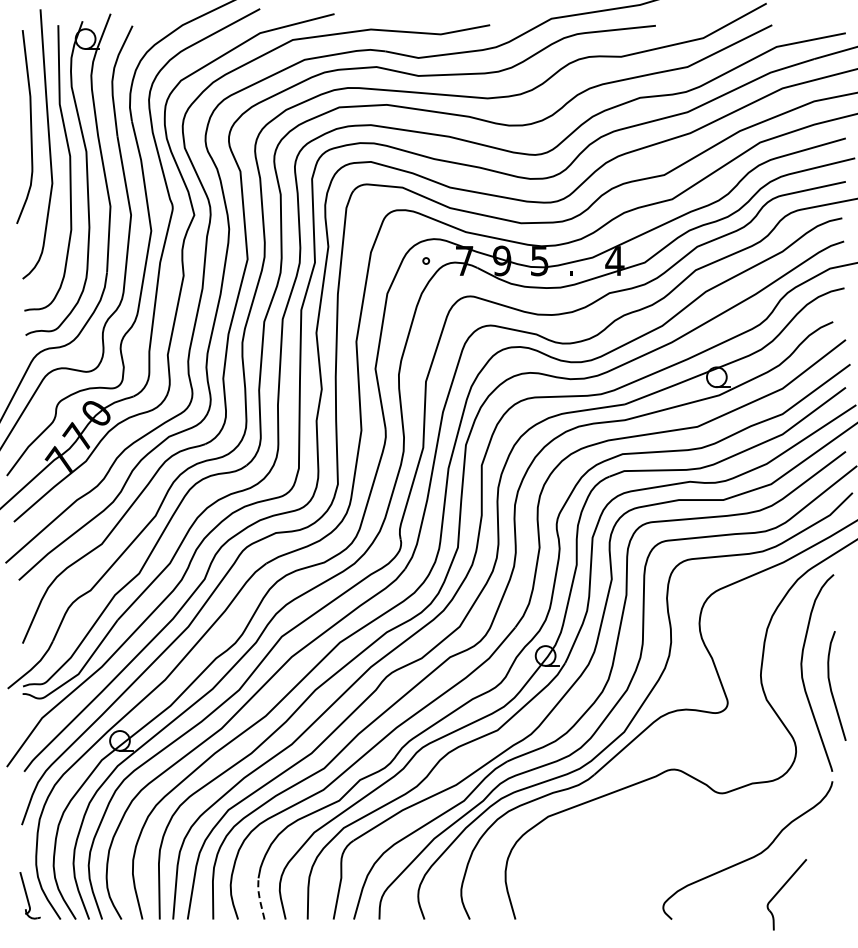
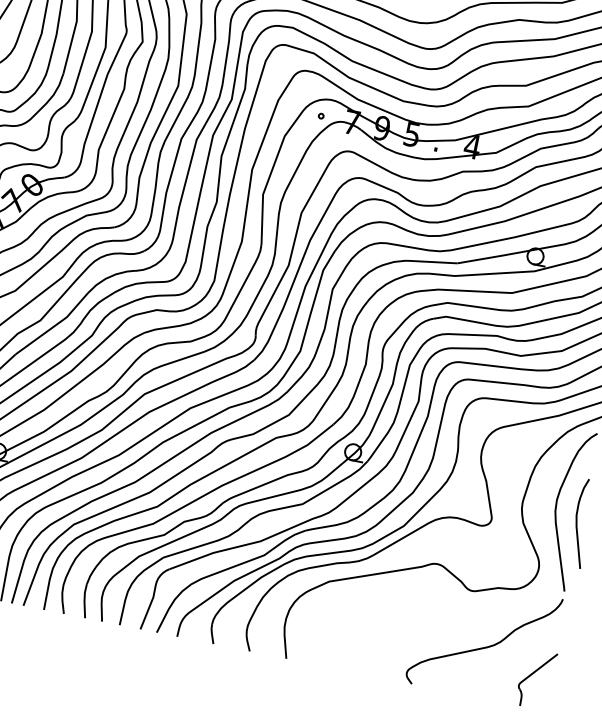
part: (781, 889) -> (532, 674), moved
line: (259, 898) -> (84, 600), dashed -> solid

